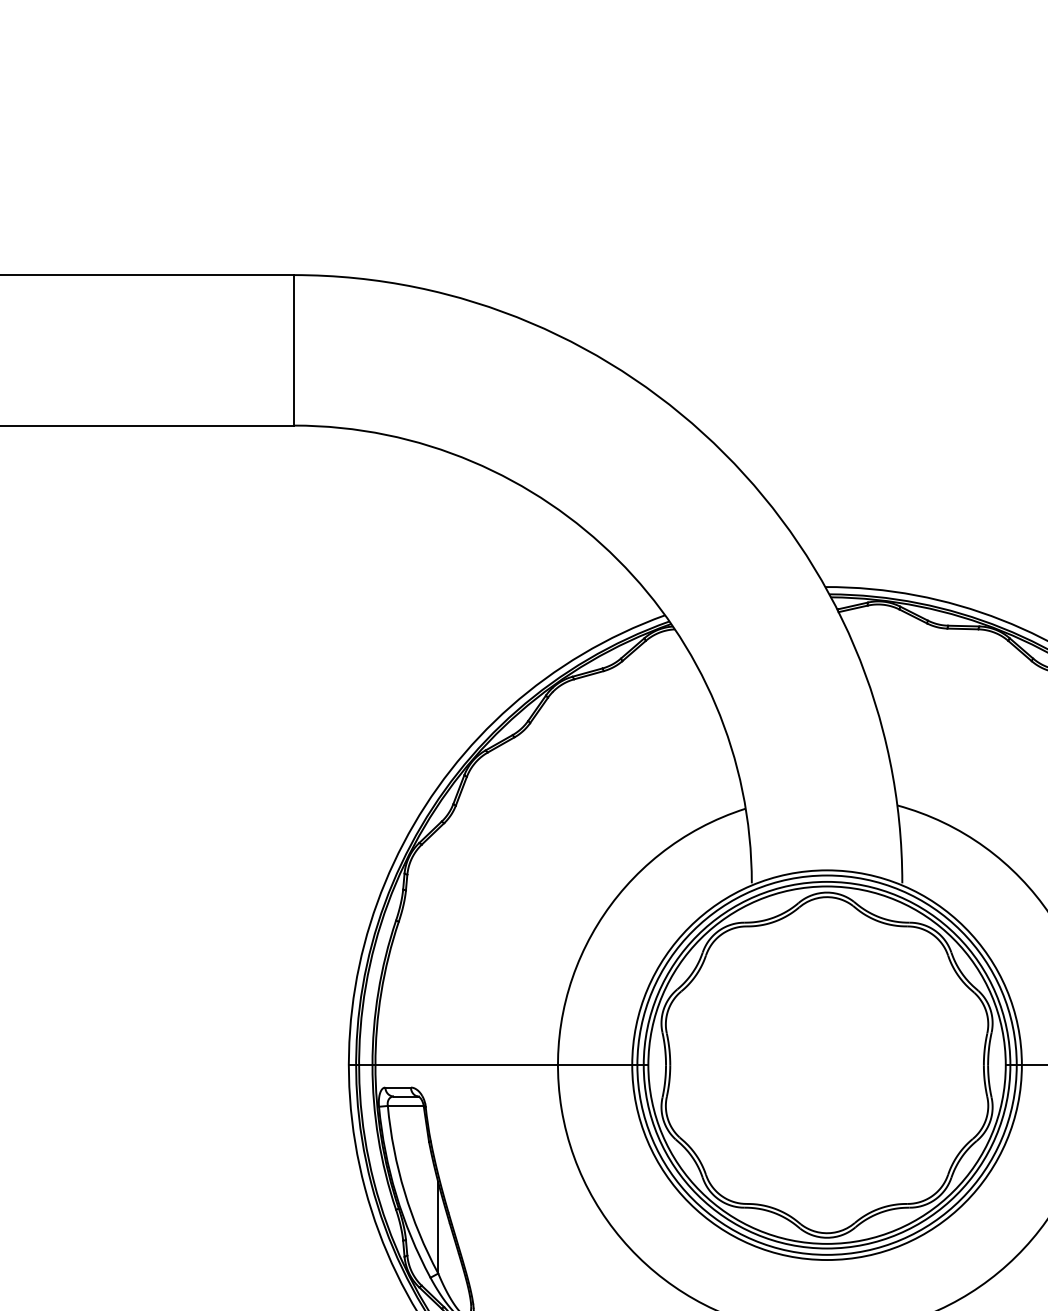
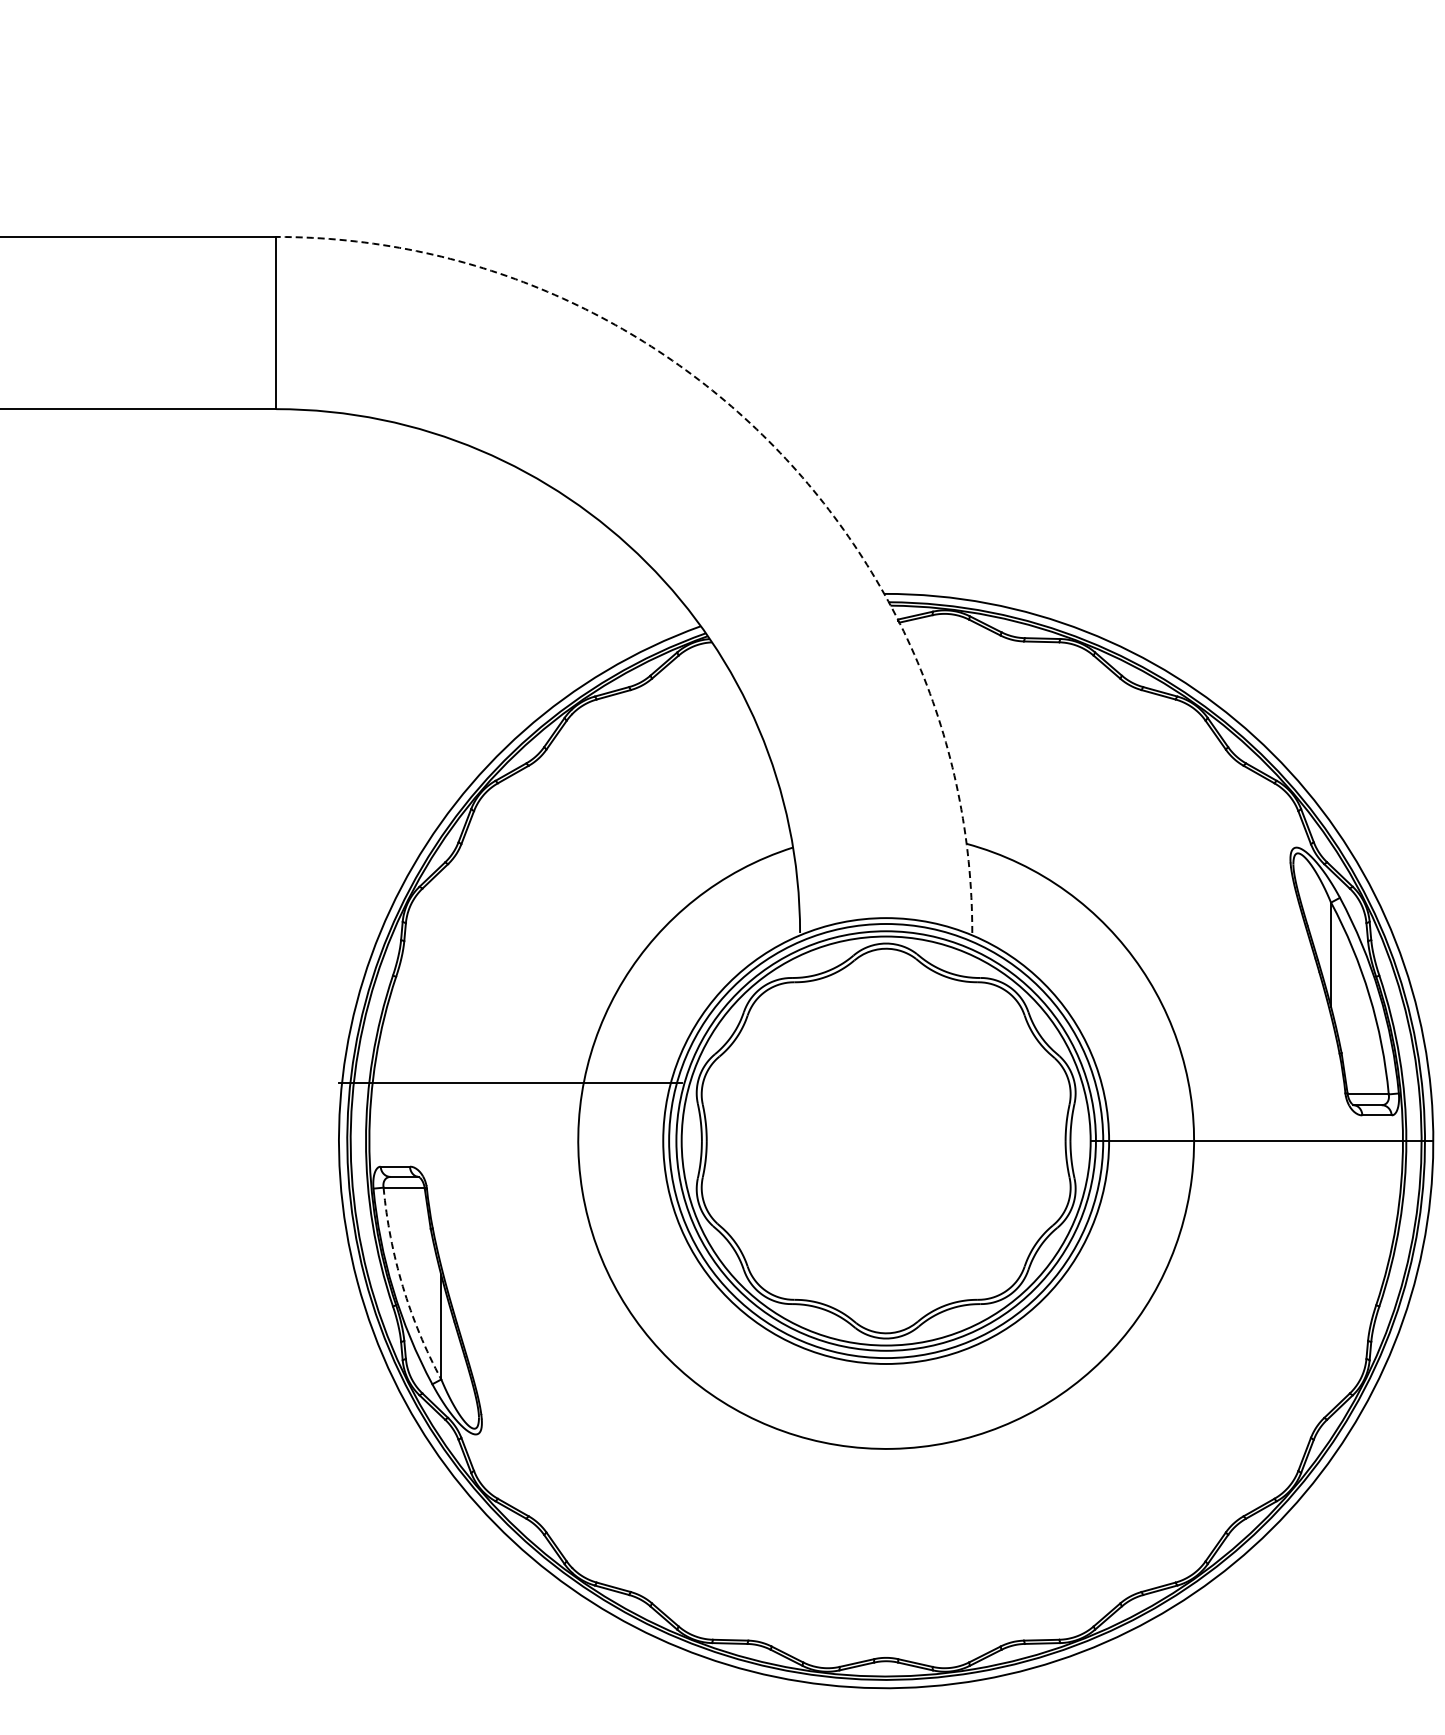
arc: (724, 452) -> (768, 440), solid -> dashed
line: (498, 1065) -> (510, 1083), moved
arc: (404, 1192) -> (402, 1286), solid -> dashed

